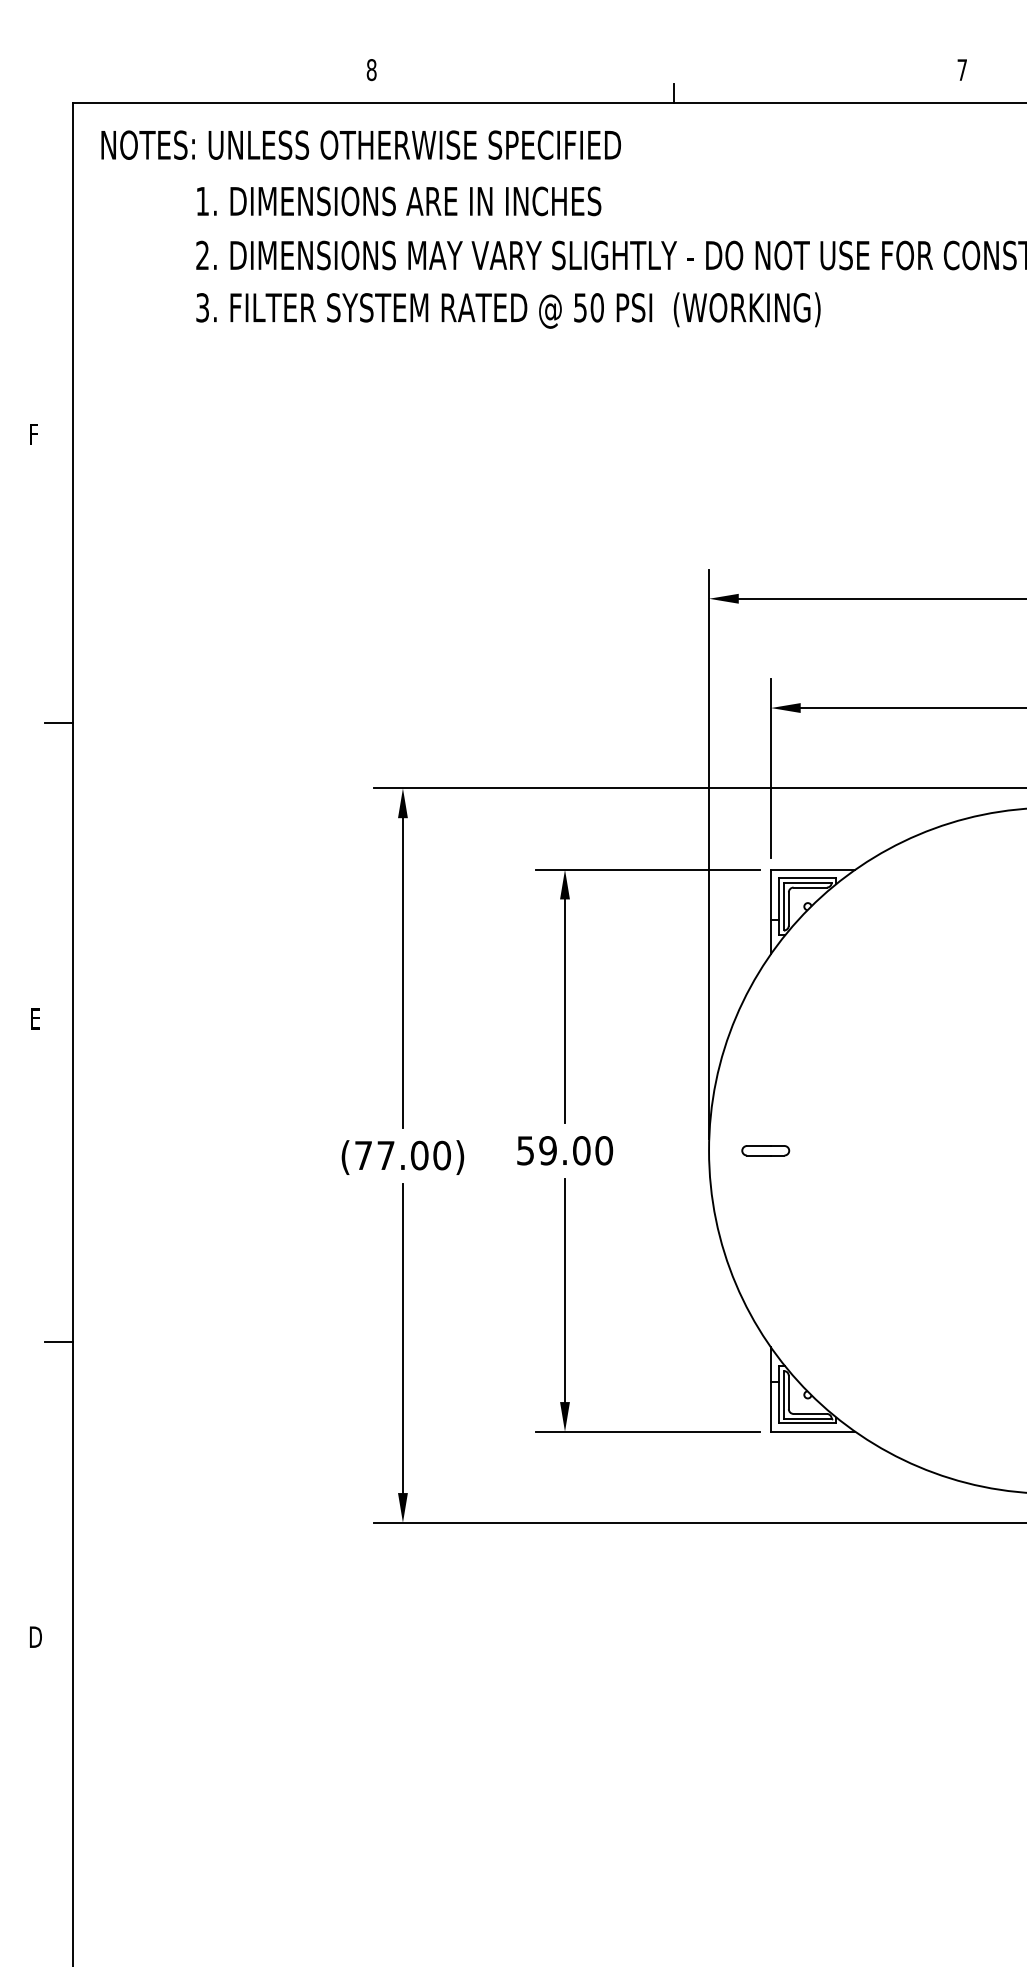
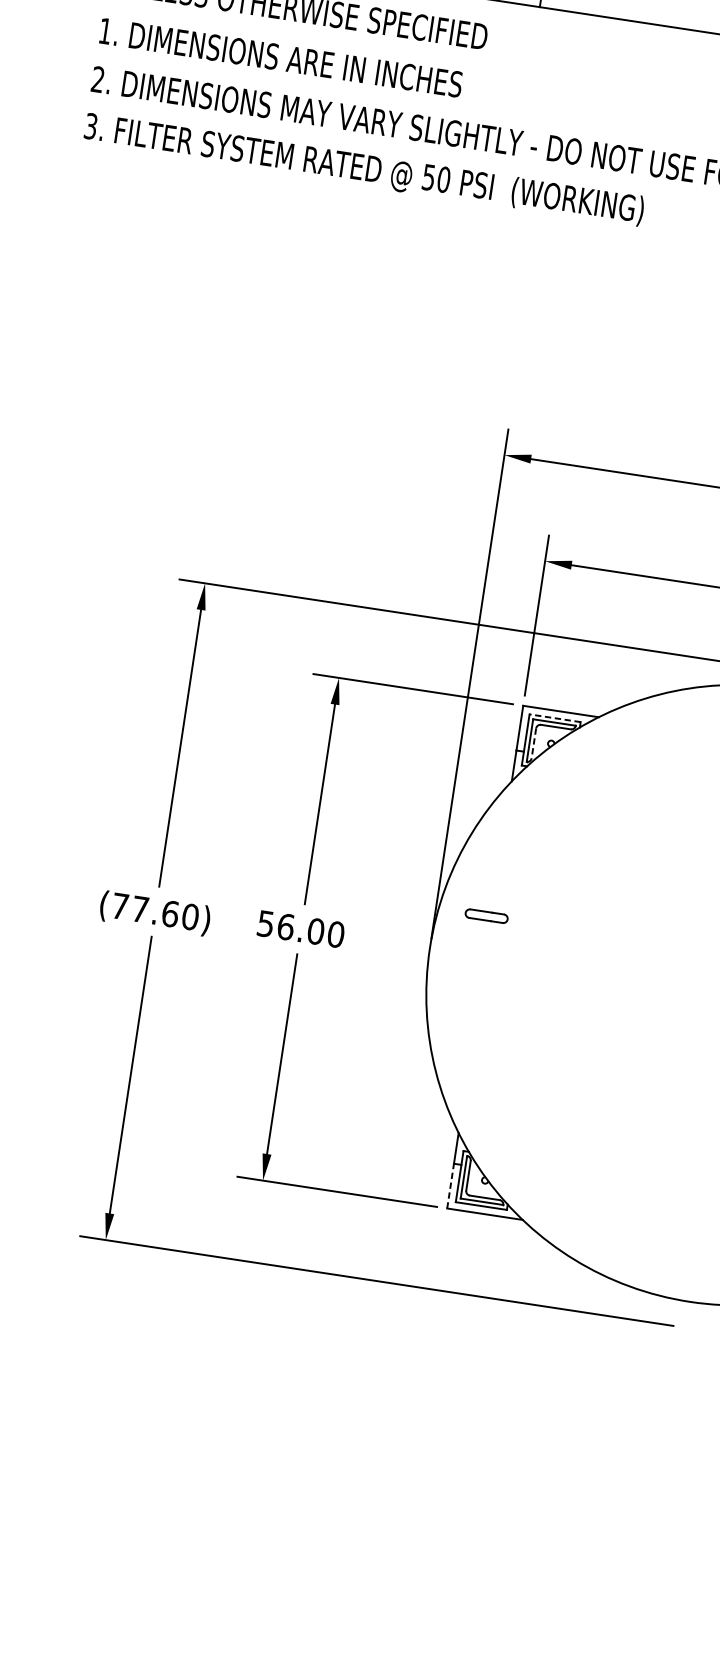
line: (807, 878) -> (554, 718), solid -> dashed
line: (788, 909) -> (533, 743), solid -> dashed
text: (548, 1150) -> (286, 926), 59.00 -> 56.00
part: (765, 1150) -> (486, 915), moved
text: (419, 1155) -> (170, 913), (77.00) -> (77.60)
line: (770, 1406) -> (450, 1185), solid -> dashed

